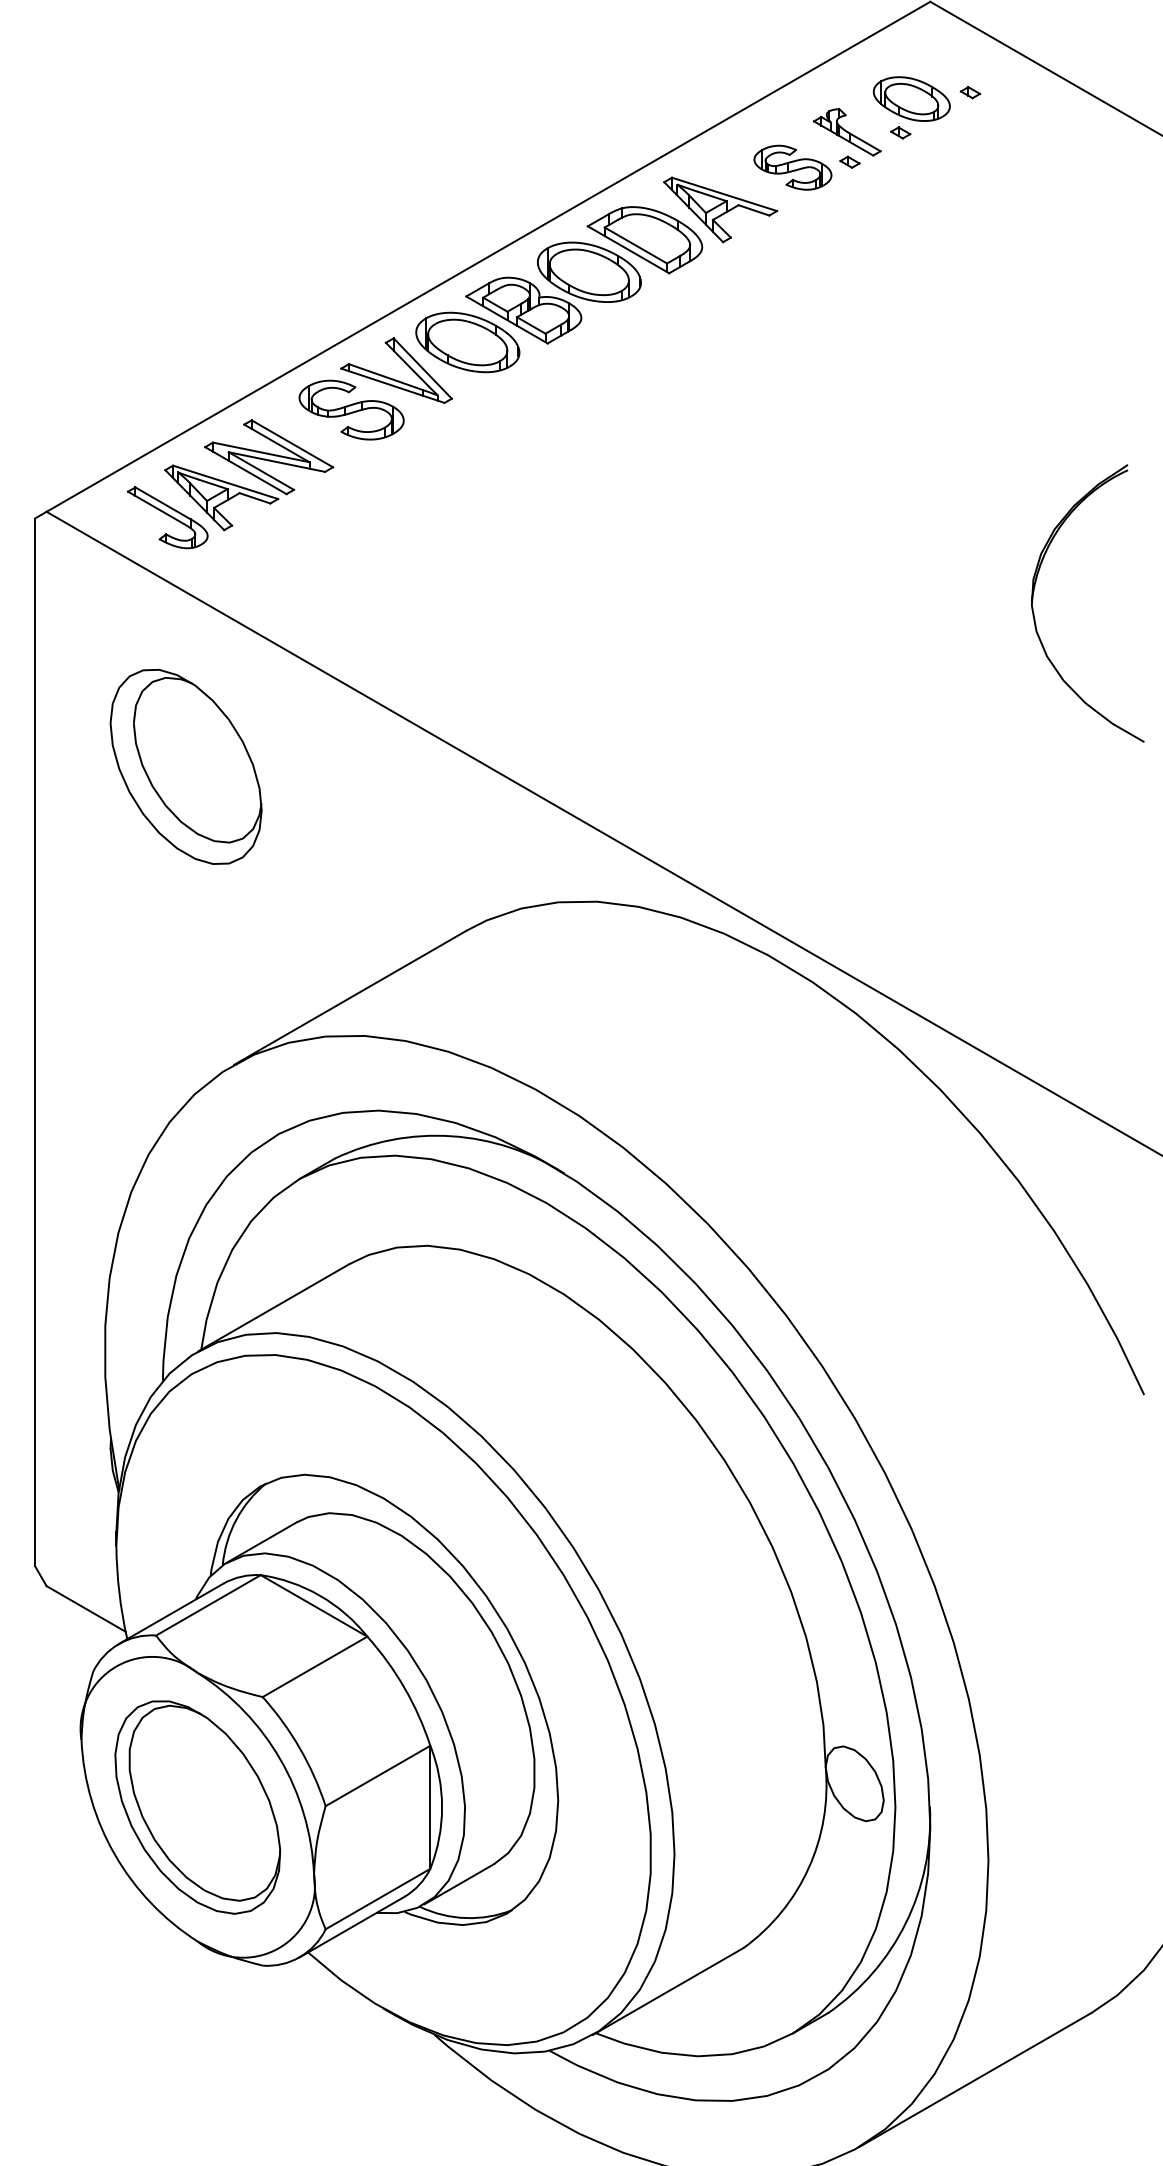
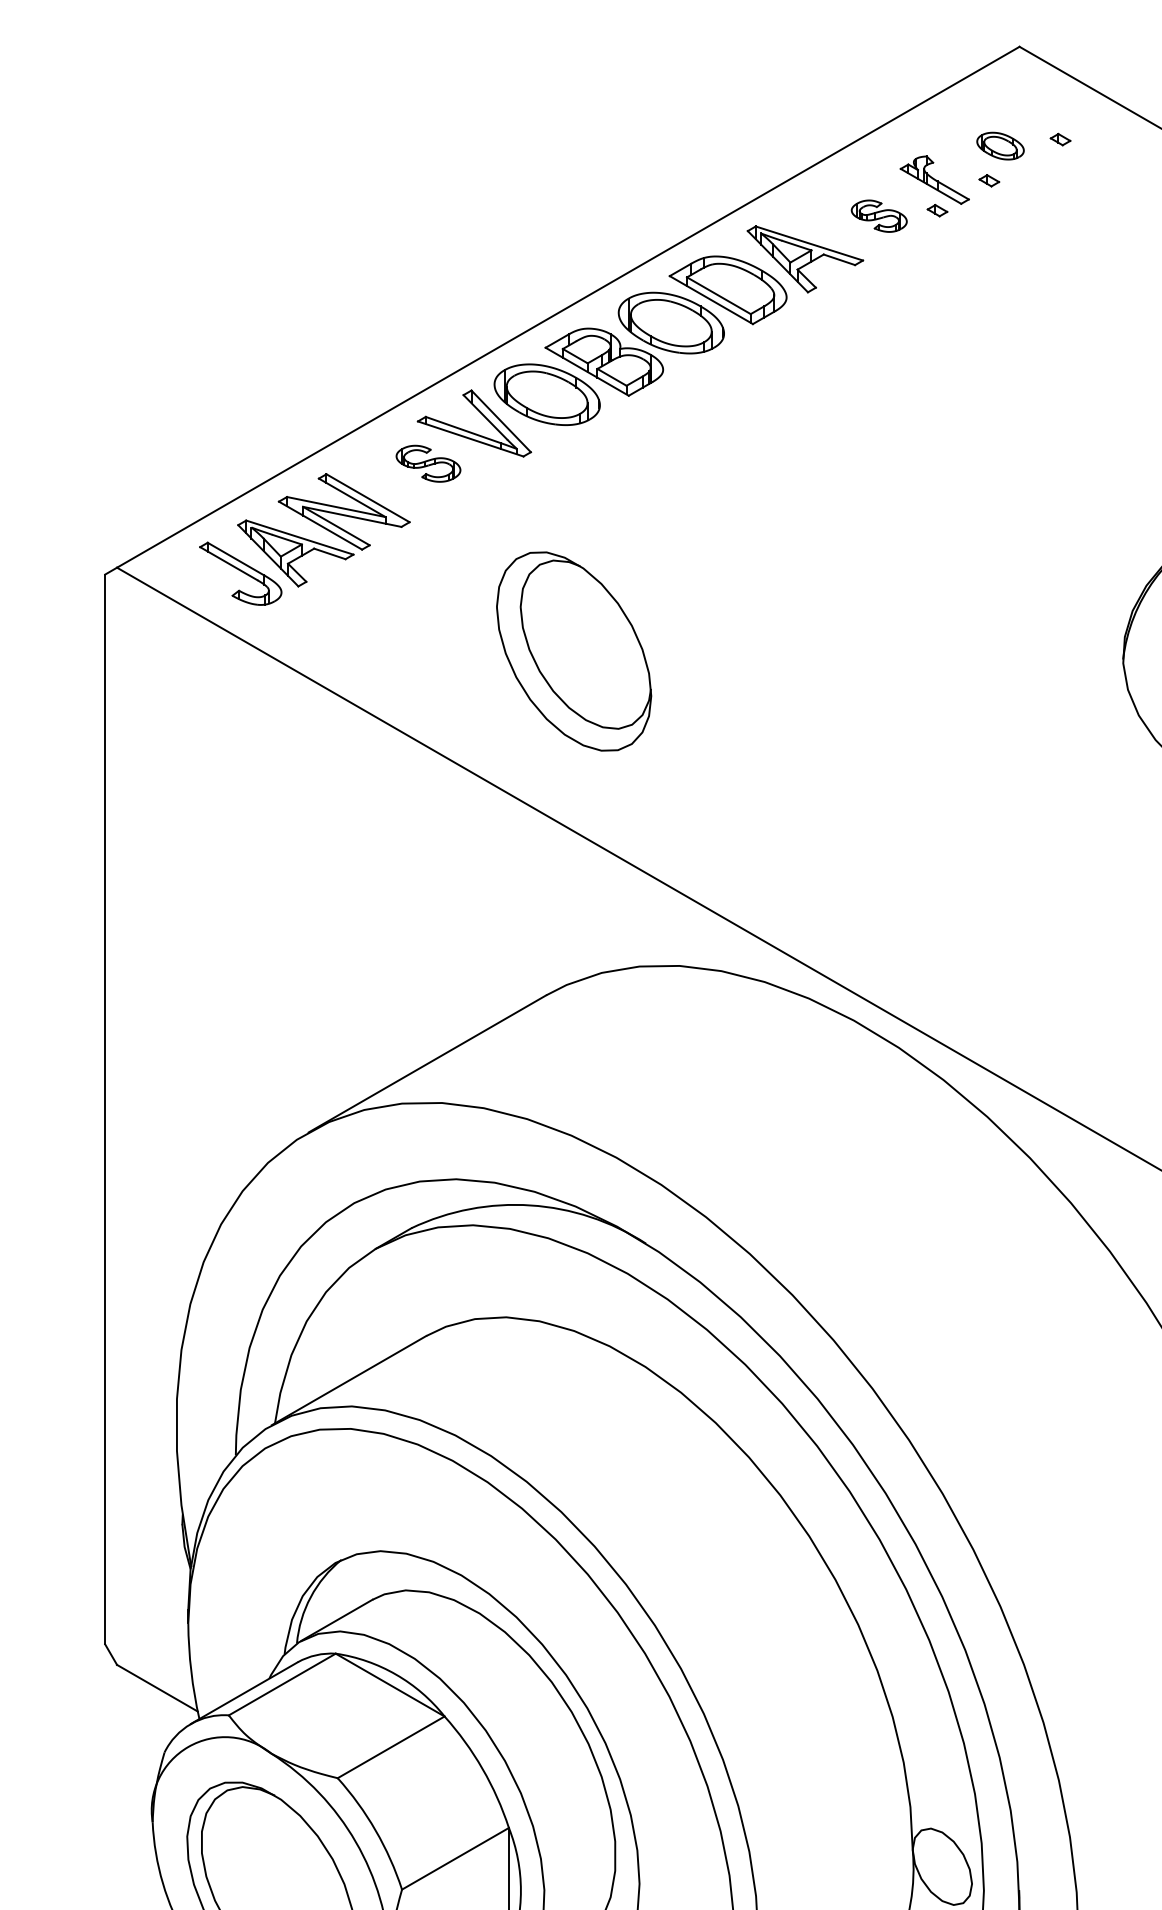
part: (911, 98) -> (1000, 145), size x0.6
part: (792, 167) -> (878, 216), size x0.7
part: (351, 409) -> (428, 463), size x0.6
part: (185, 766) -> (573, 651), moved

